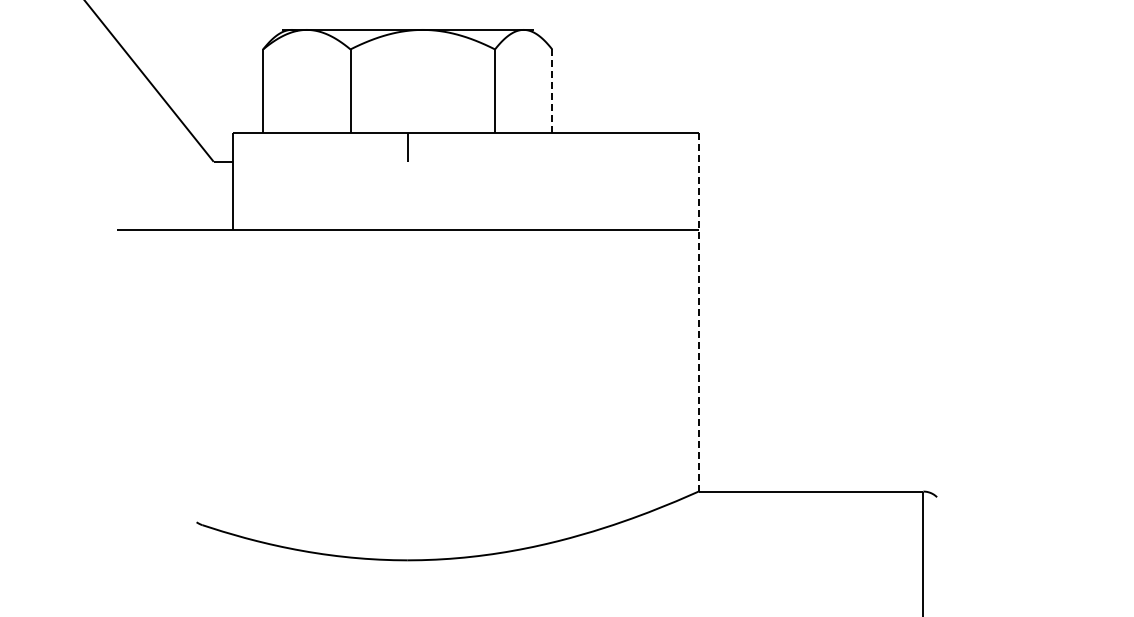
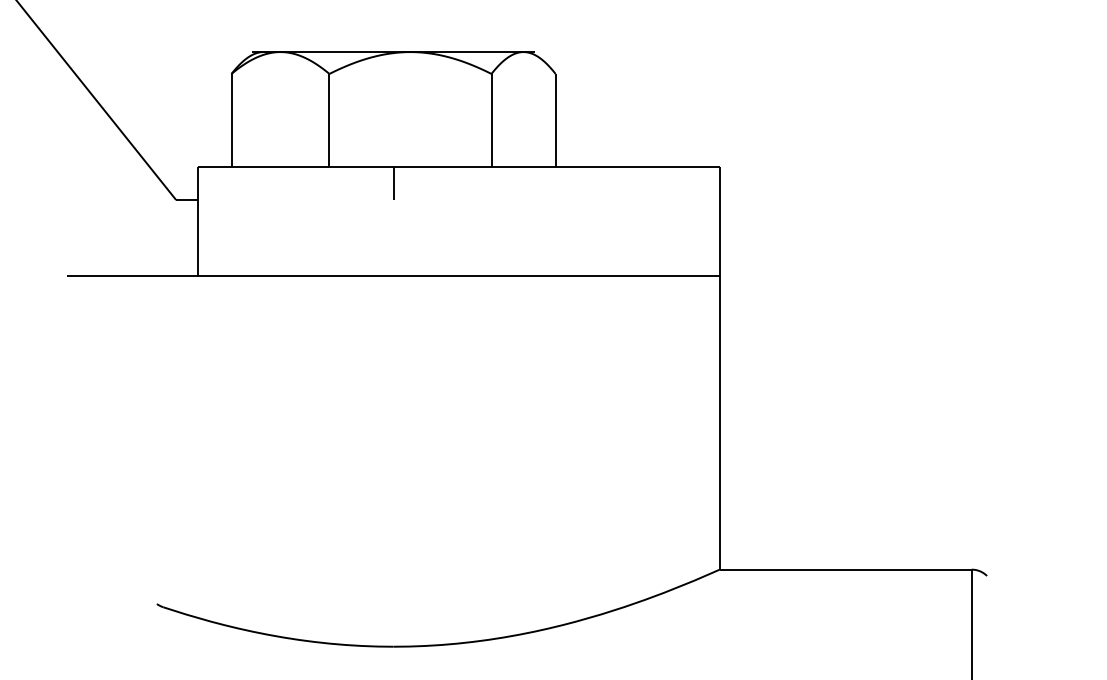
line: (552, 91) -> (555, 121), dashed -> solid
line: (698, 311) -> (719, 367), dashed -> solid

